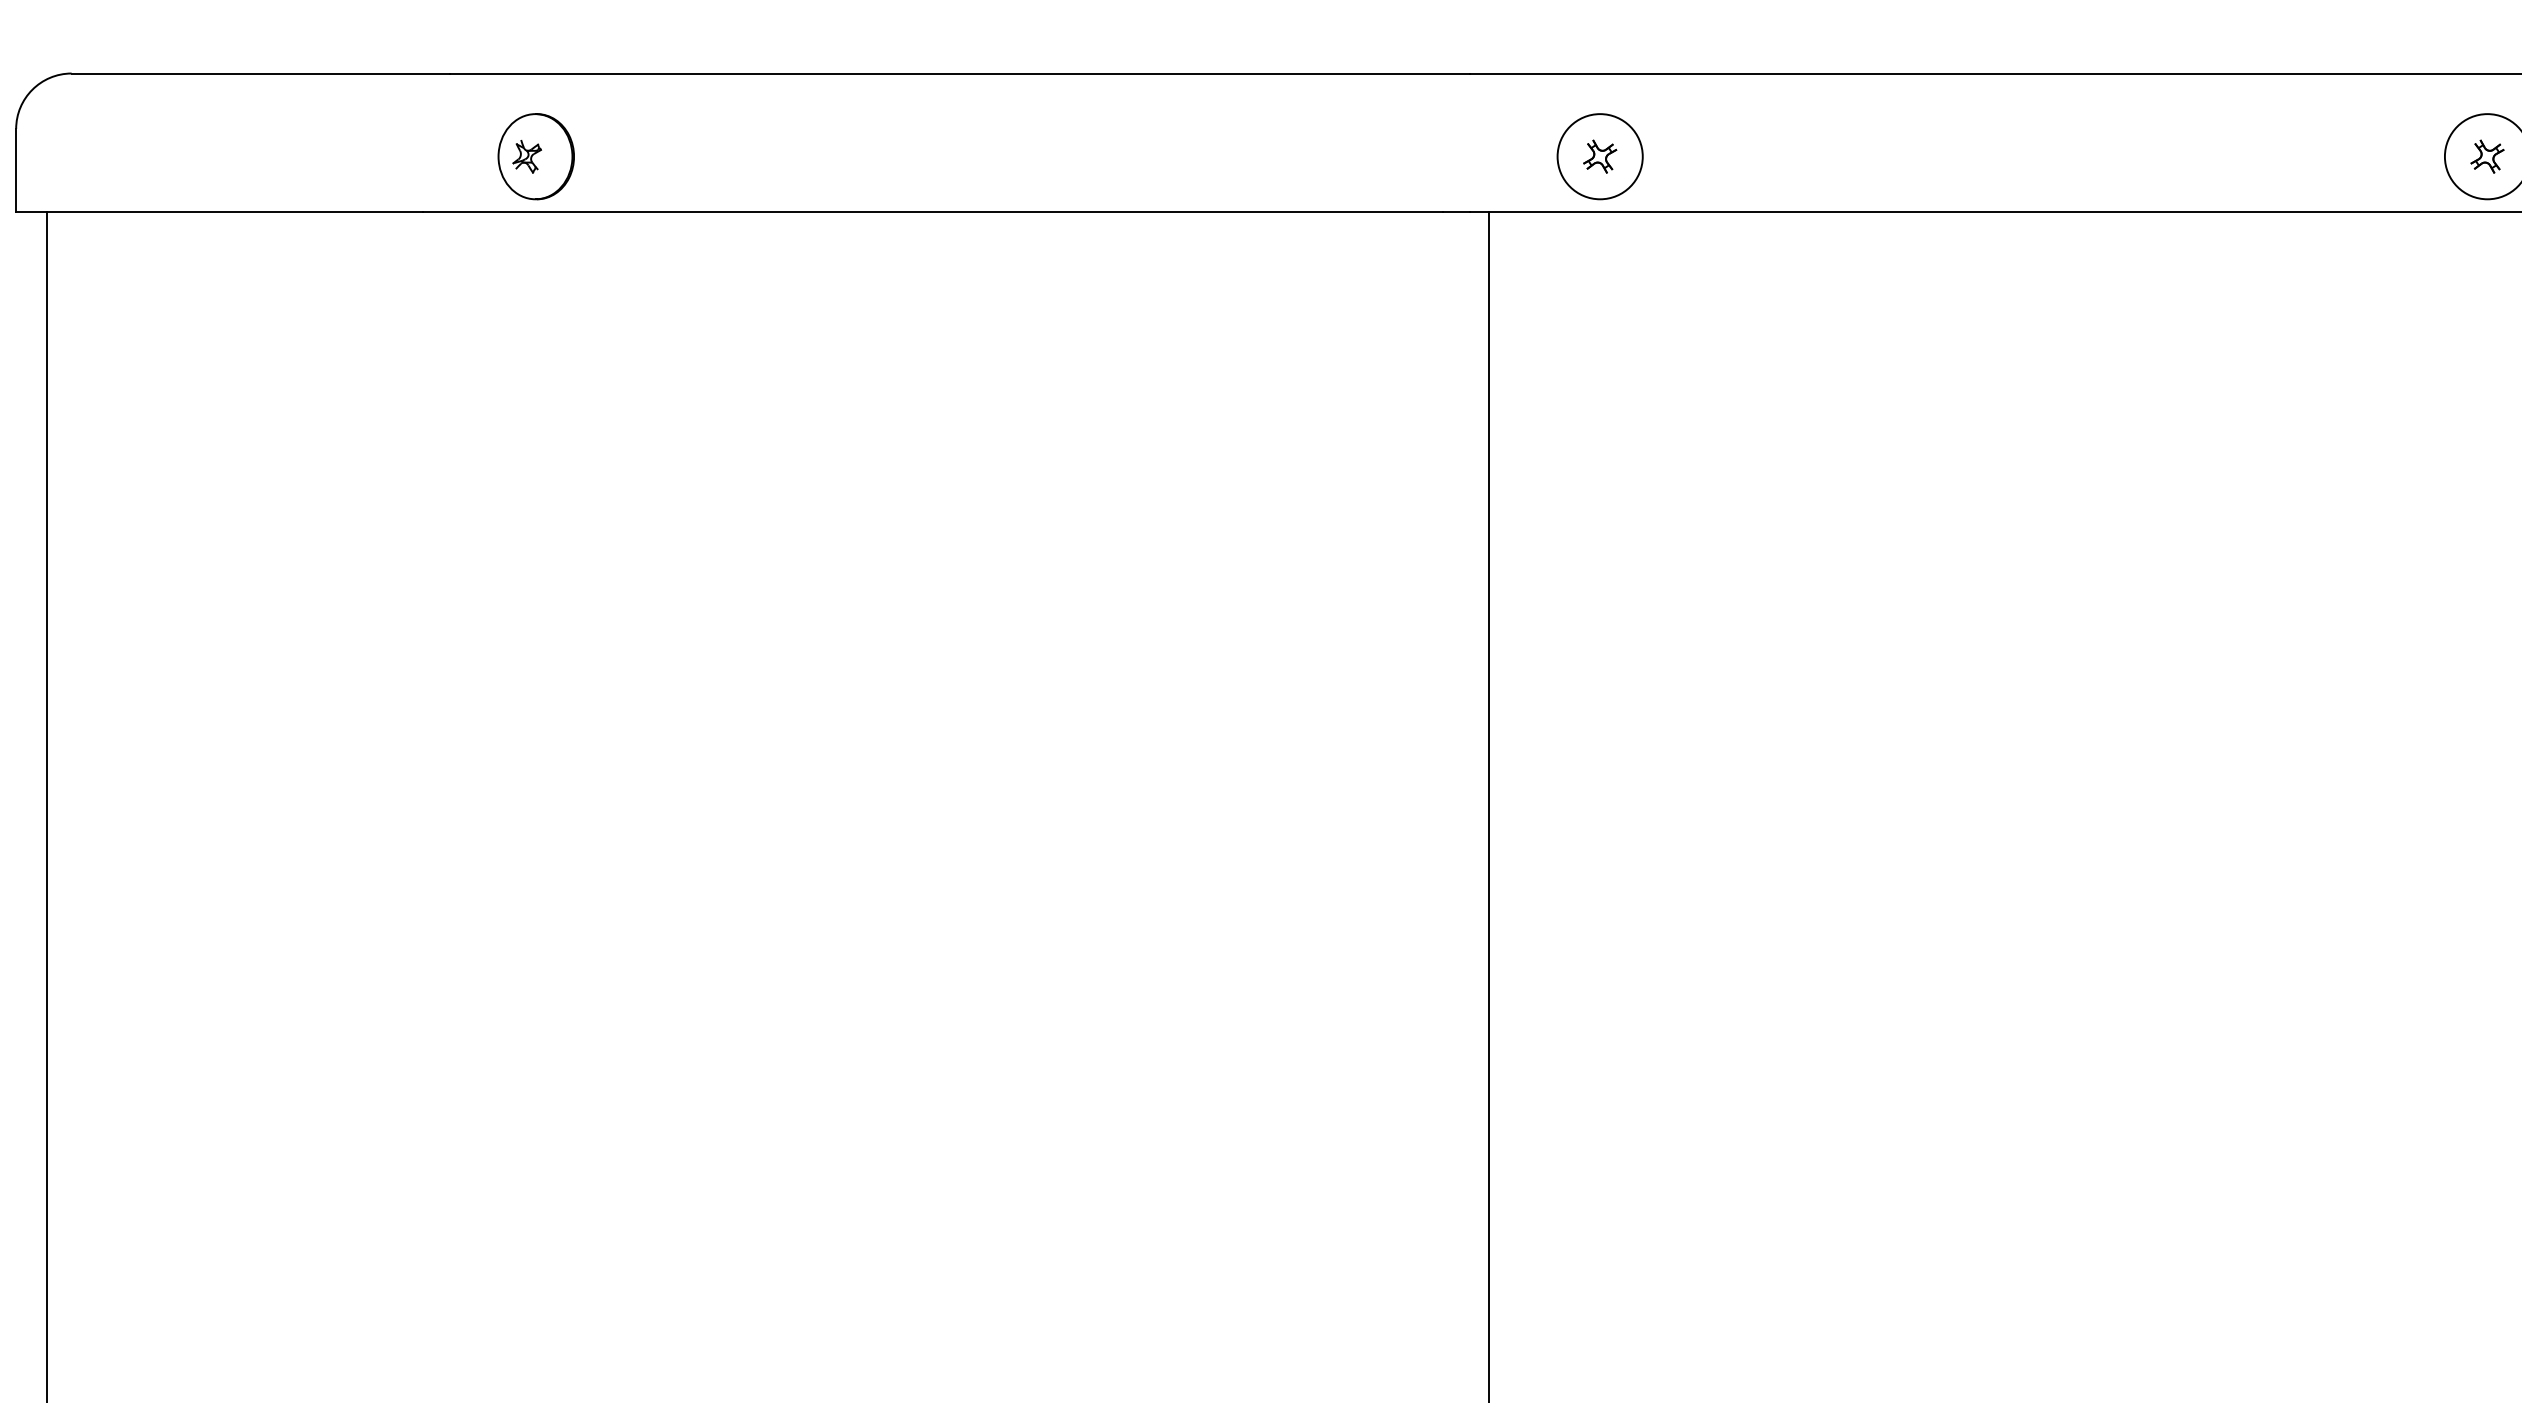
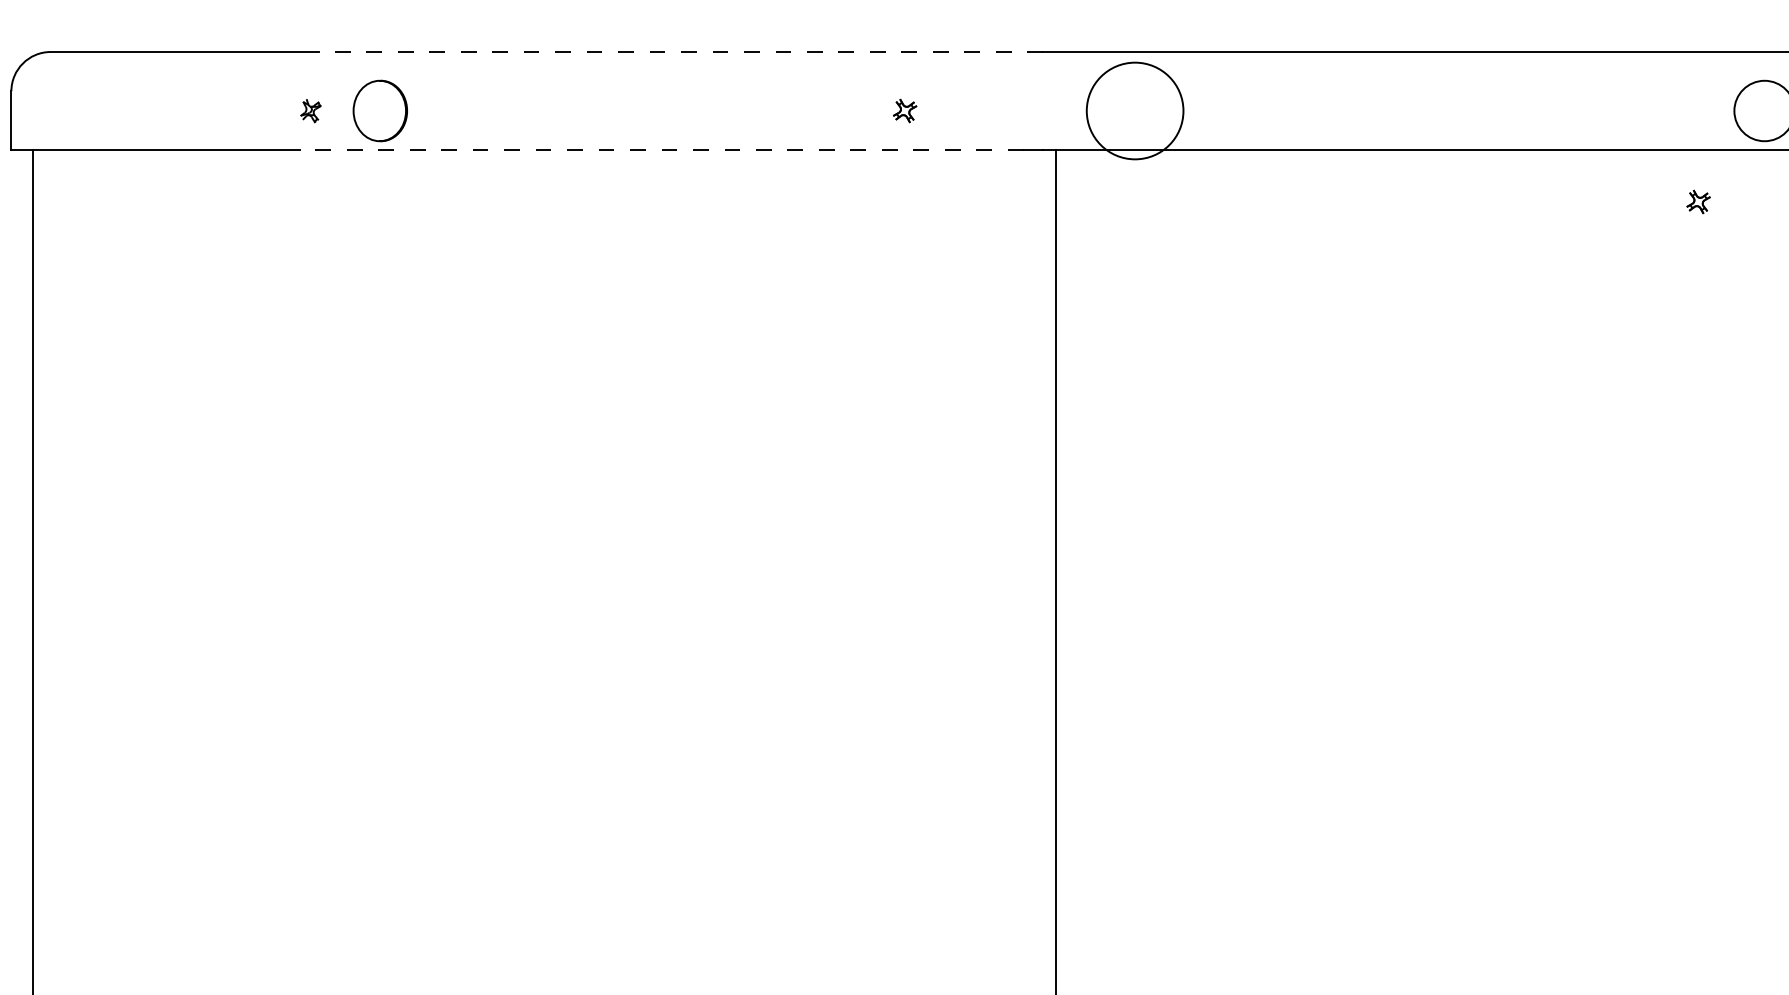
line: (960, 74) -> (681, 52), solid -> dashed
circle: (1599, 155) -> (1134, 110), size x1.6
part: (1600, 155) -> (905, 110), moved
part: (2487, 155) -> (1698, 201), moved
part: (526, 157) -> (310, 111), moved
line: (932, 212) -> (661, 150), solid -> dashed

